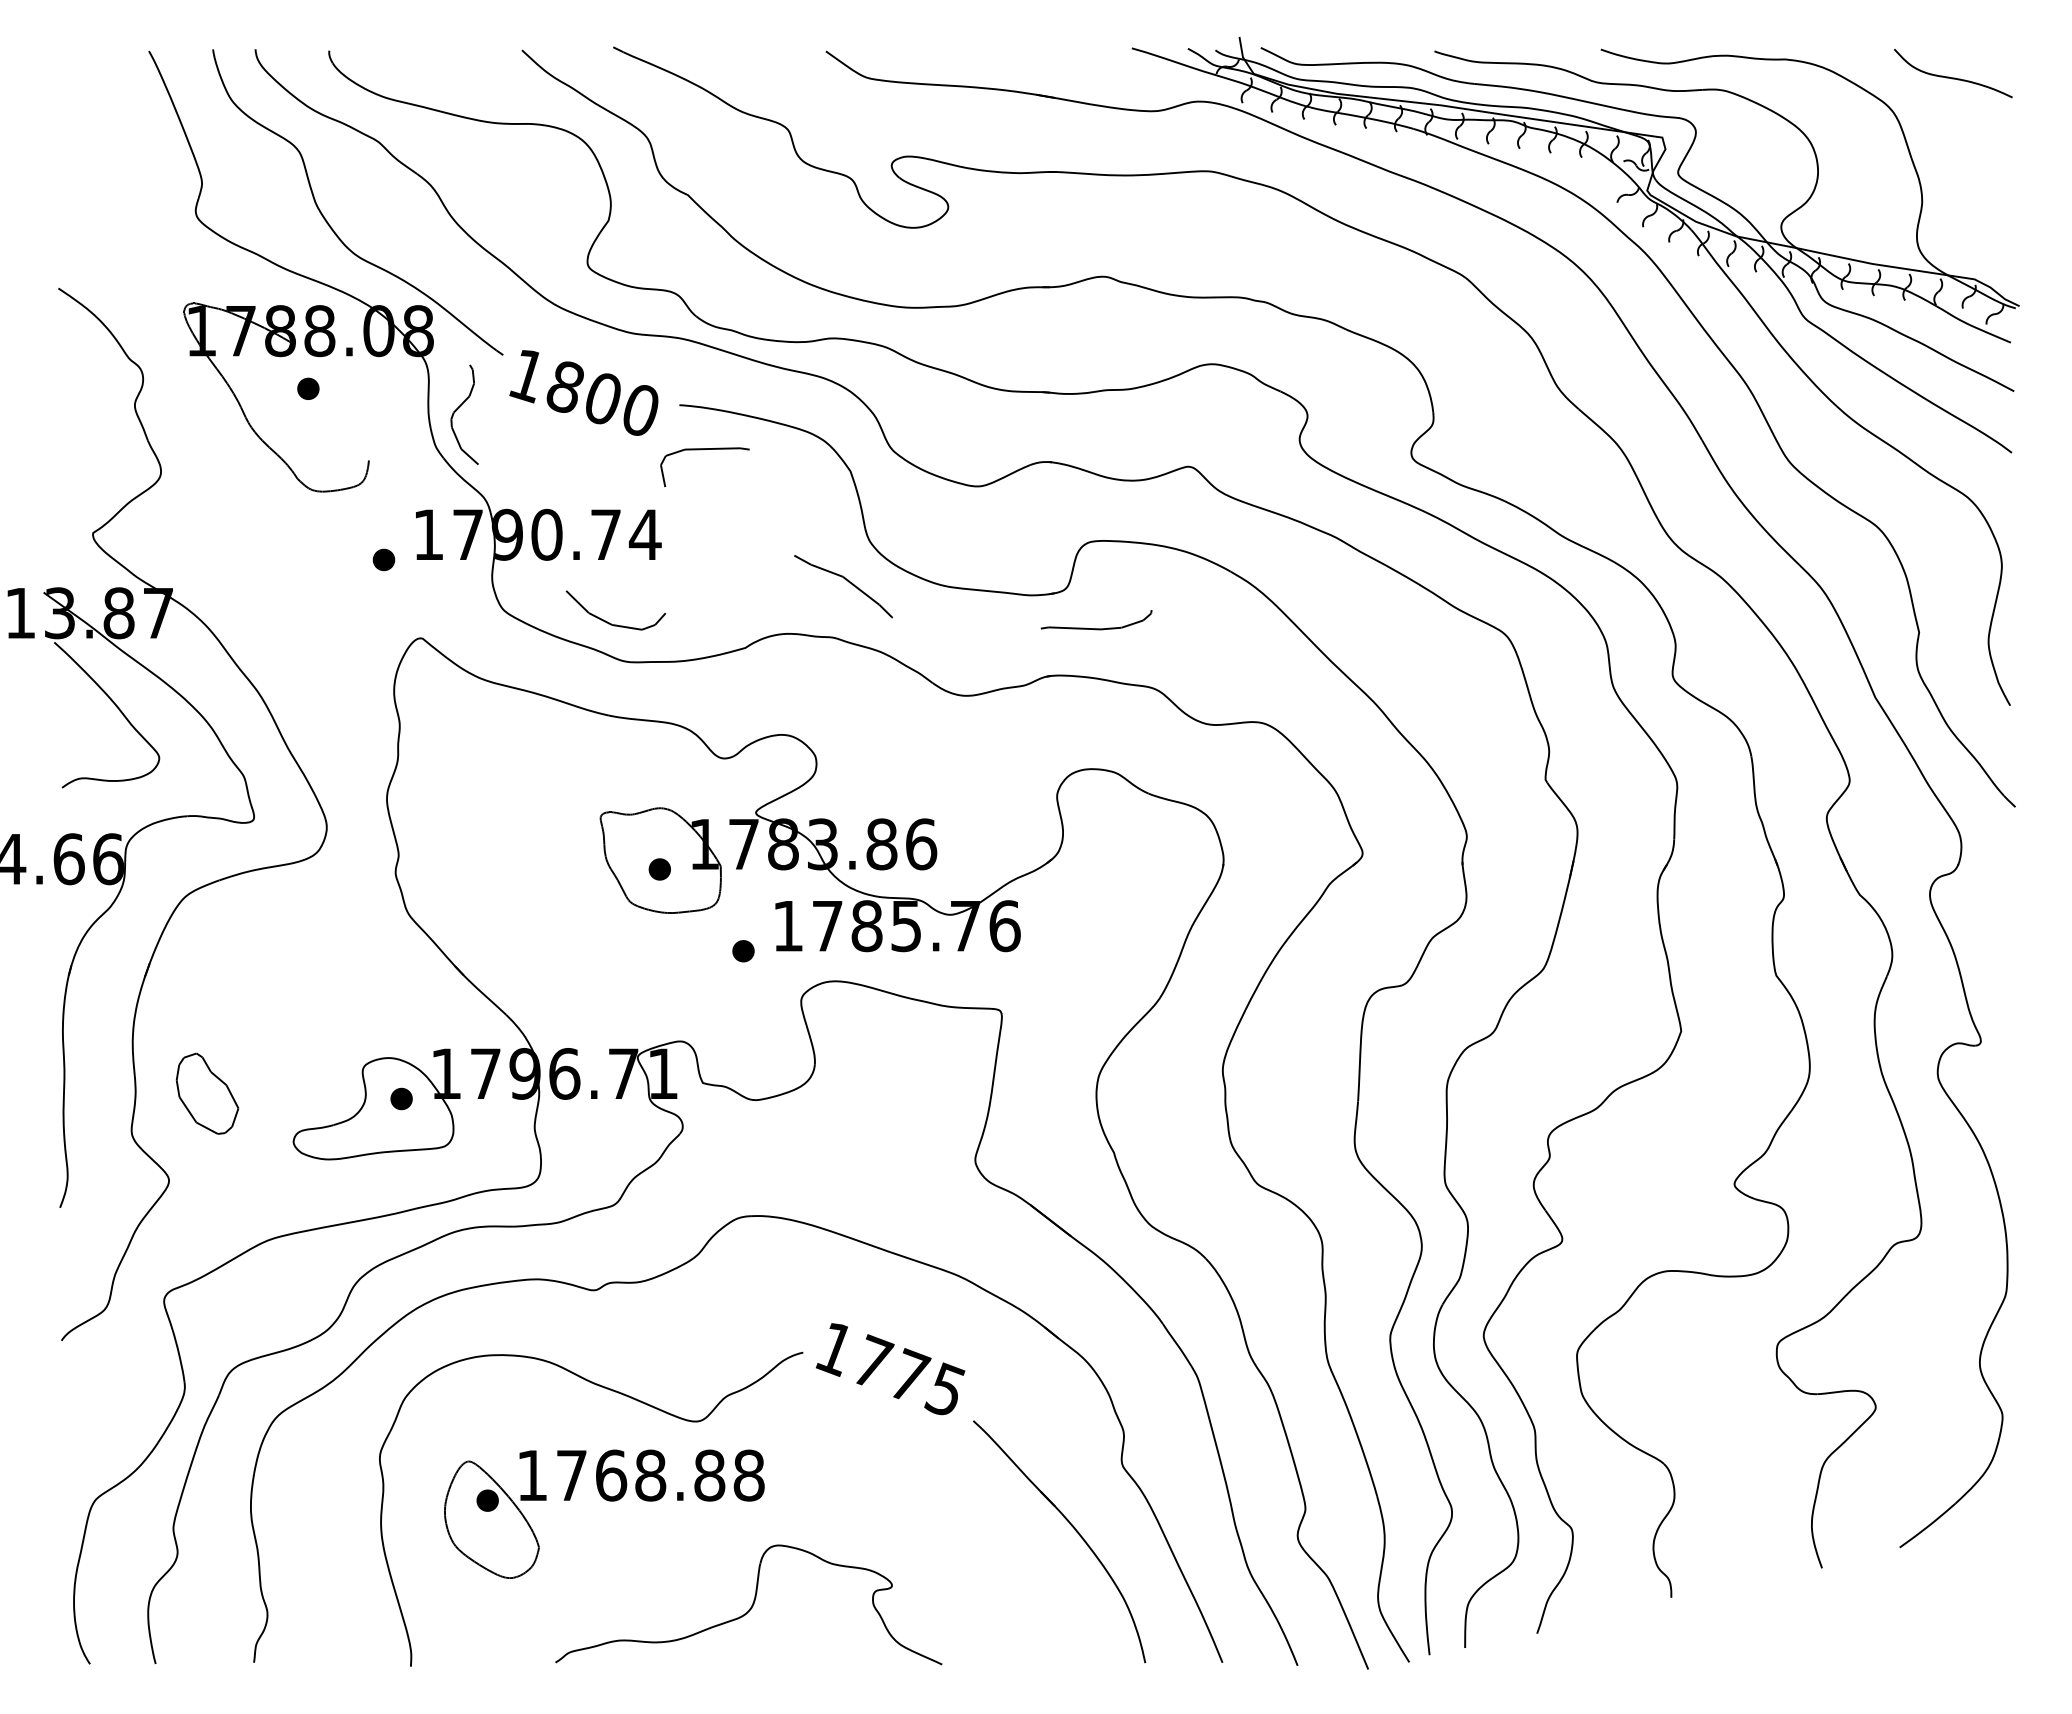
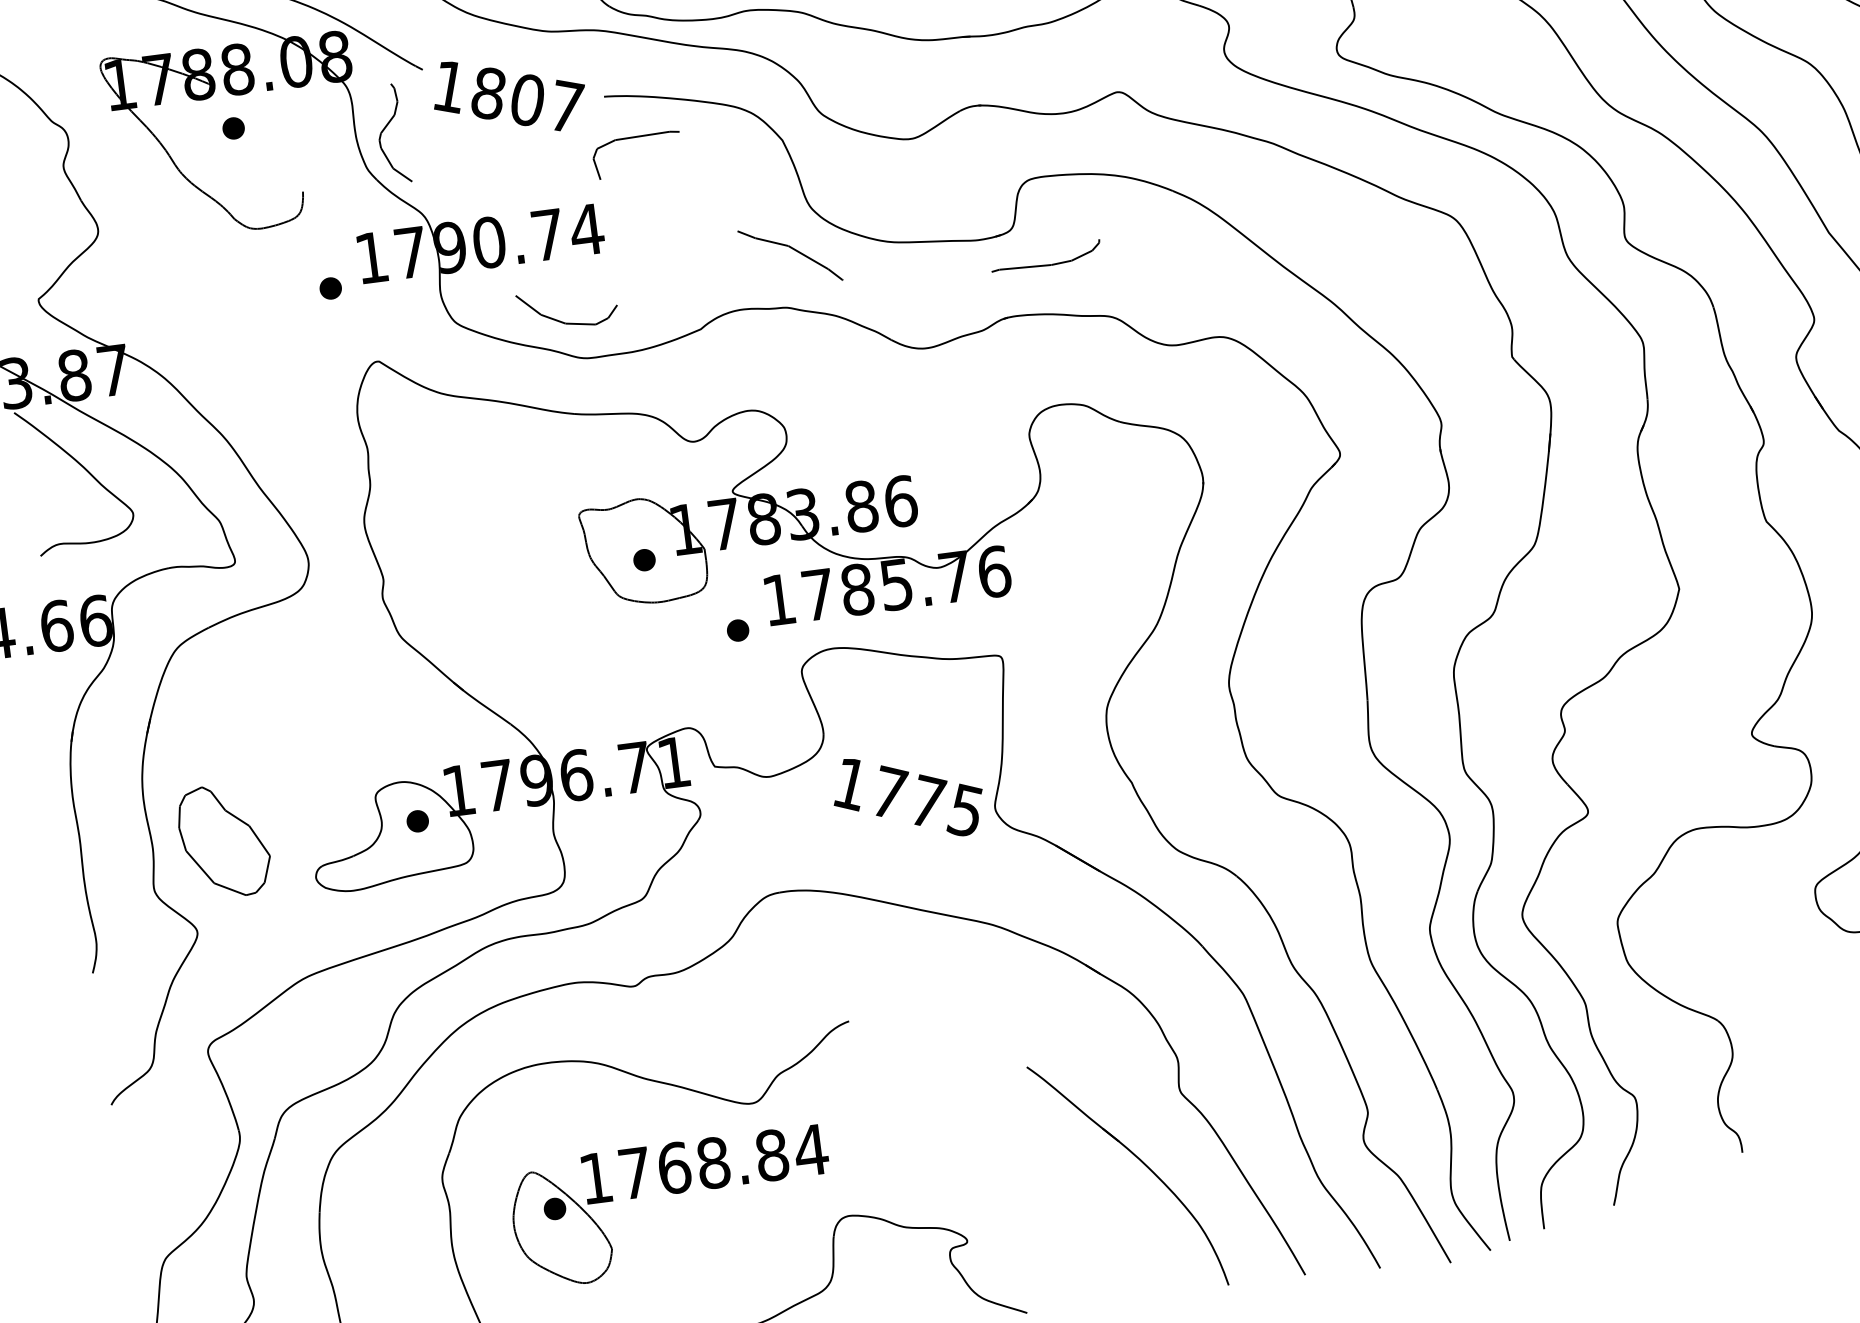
text: (642, 408) -> (567, 104), 1800 -> 1807
part: (207, 1093) -> (224, 840), size x1.4
text: (890, 1369) -> (908, 797), moved
text: (748, 1475) -> (810, 1150), 1768.88 -> 1768.84

